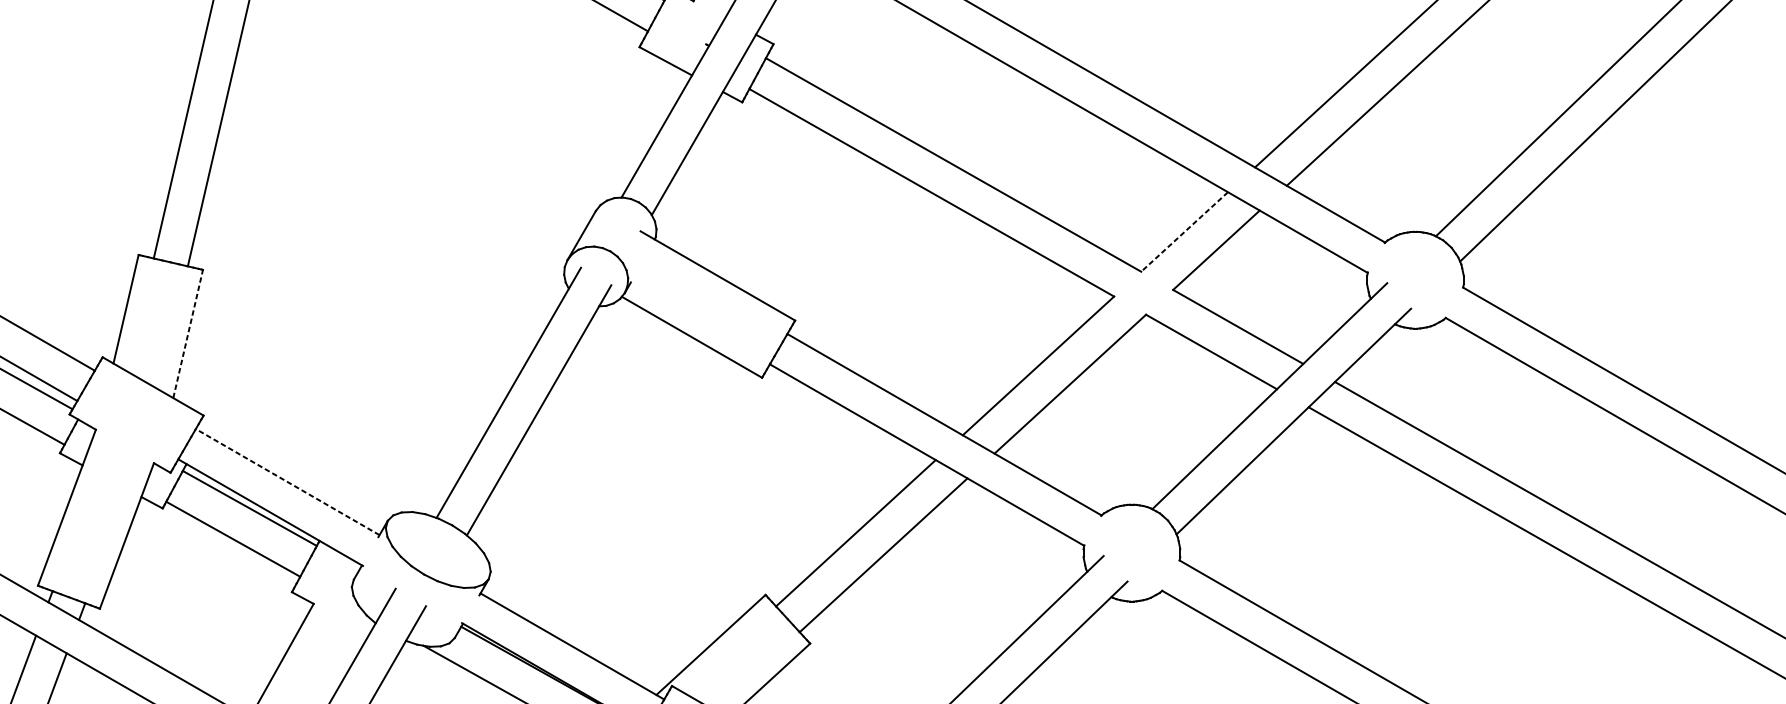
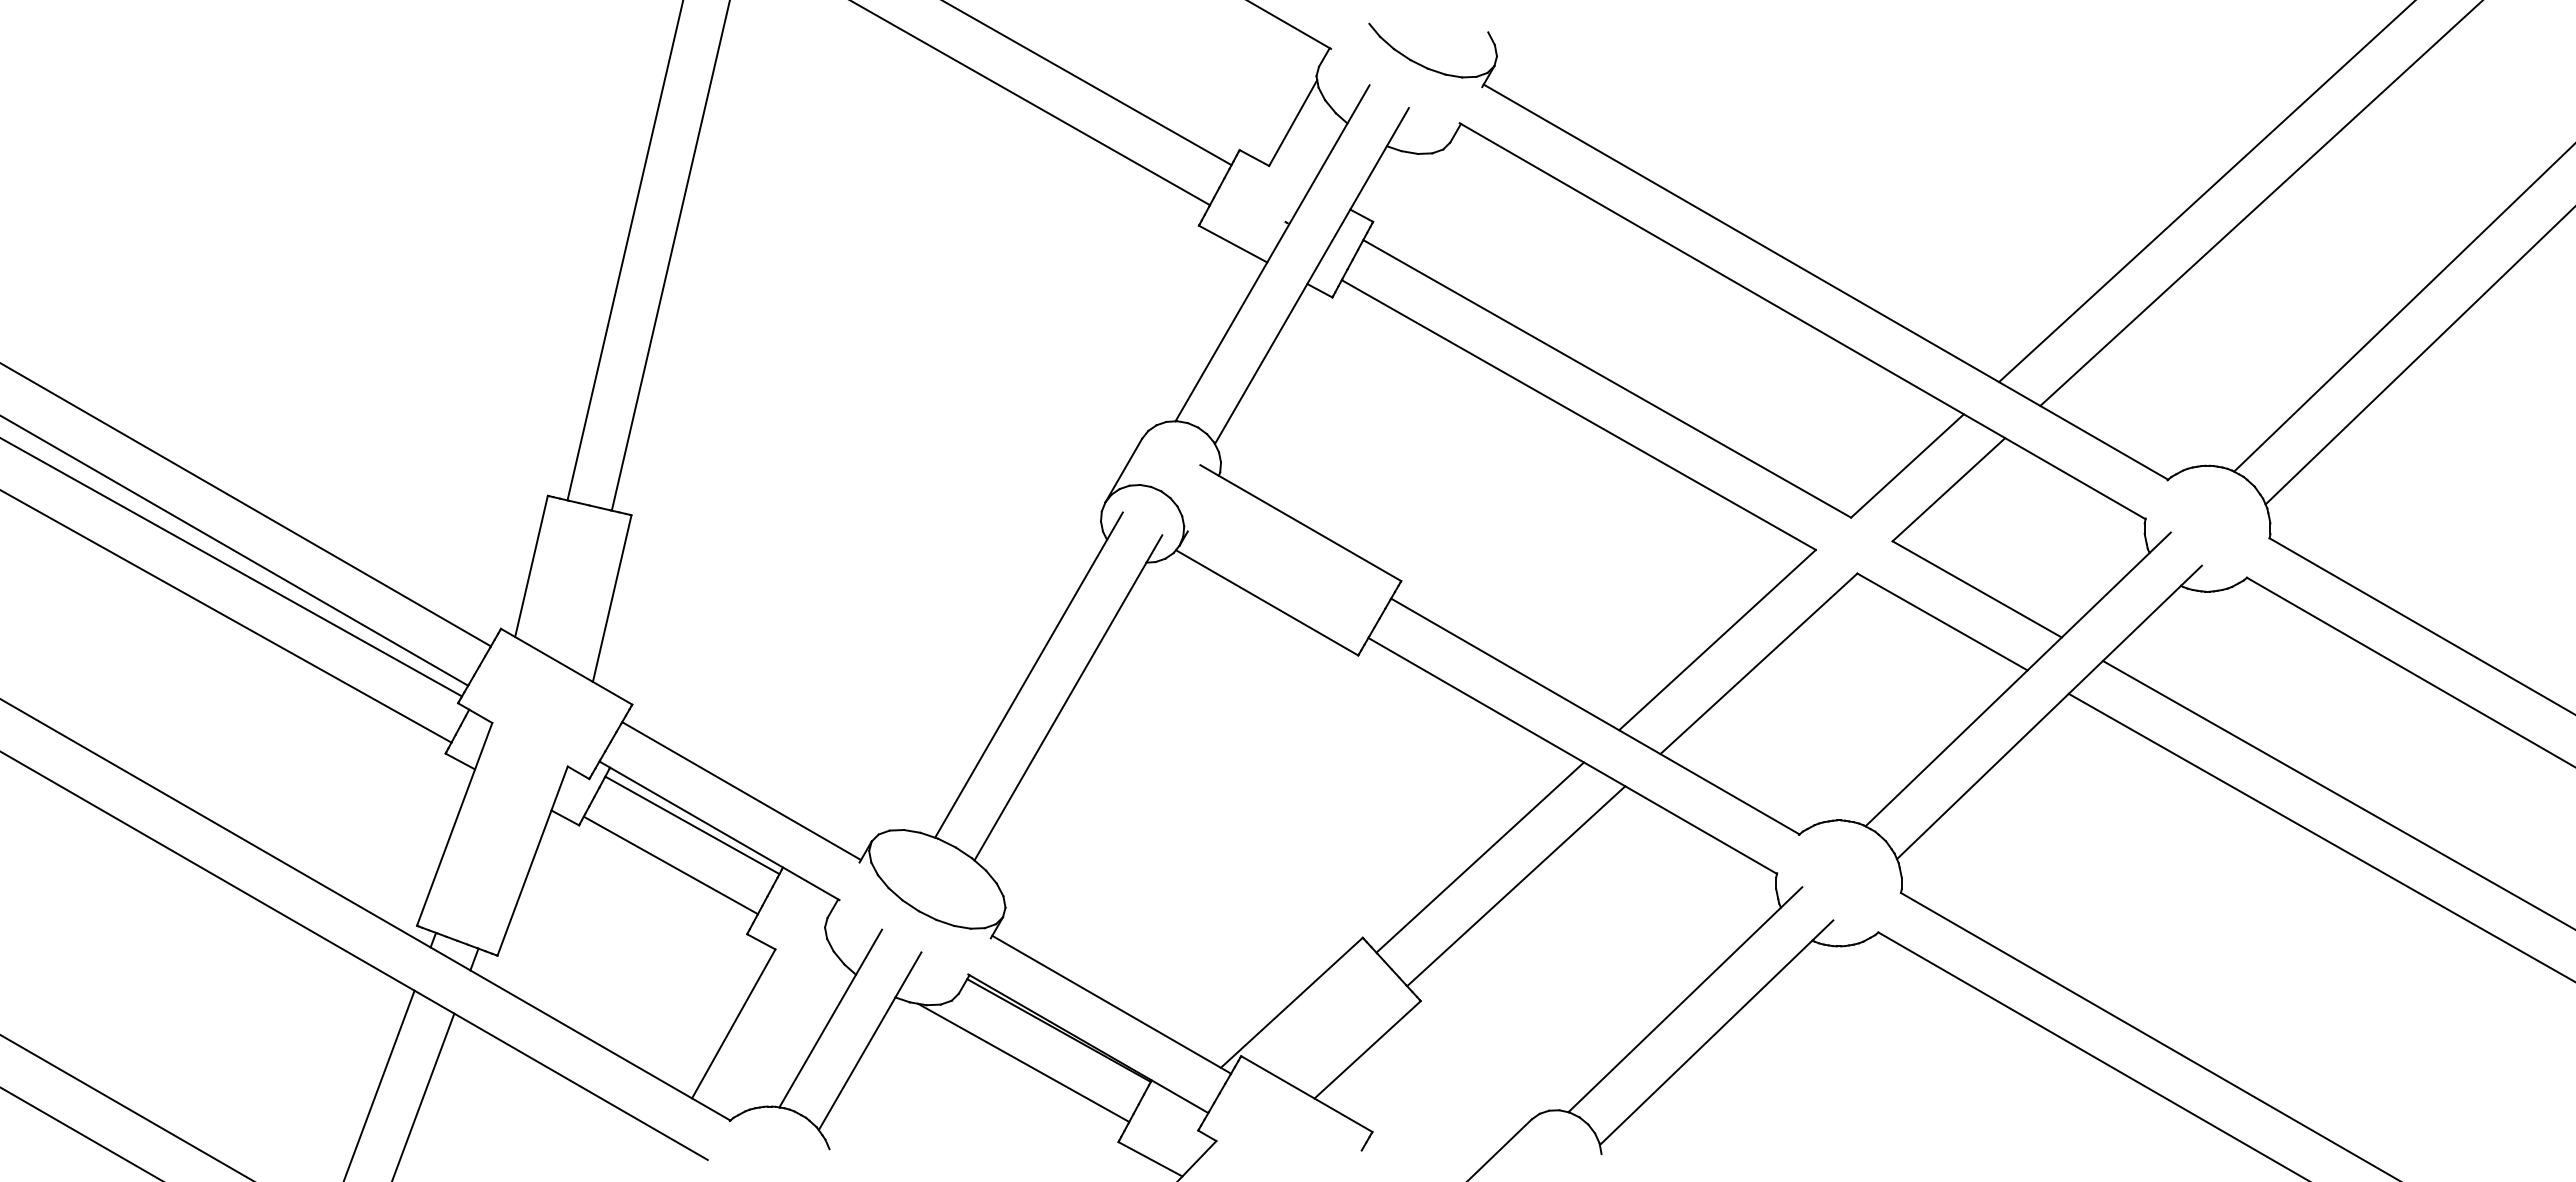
line: (1184, 232) -> (1907, 466), dashed -> solid
line: (188, 333) -> (612, 598), dashed -> solid
line: (287, 482) -> (741, 791), dashed -> solid

